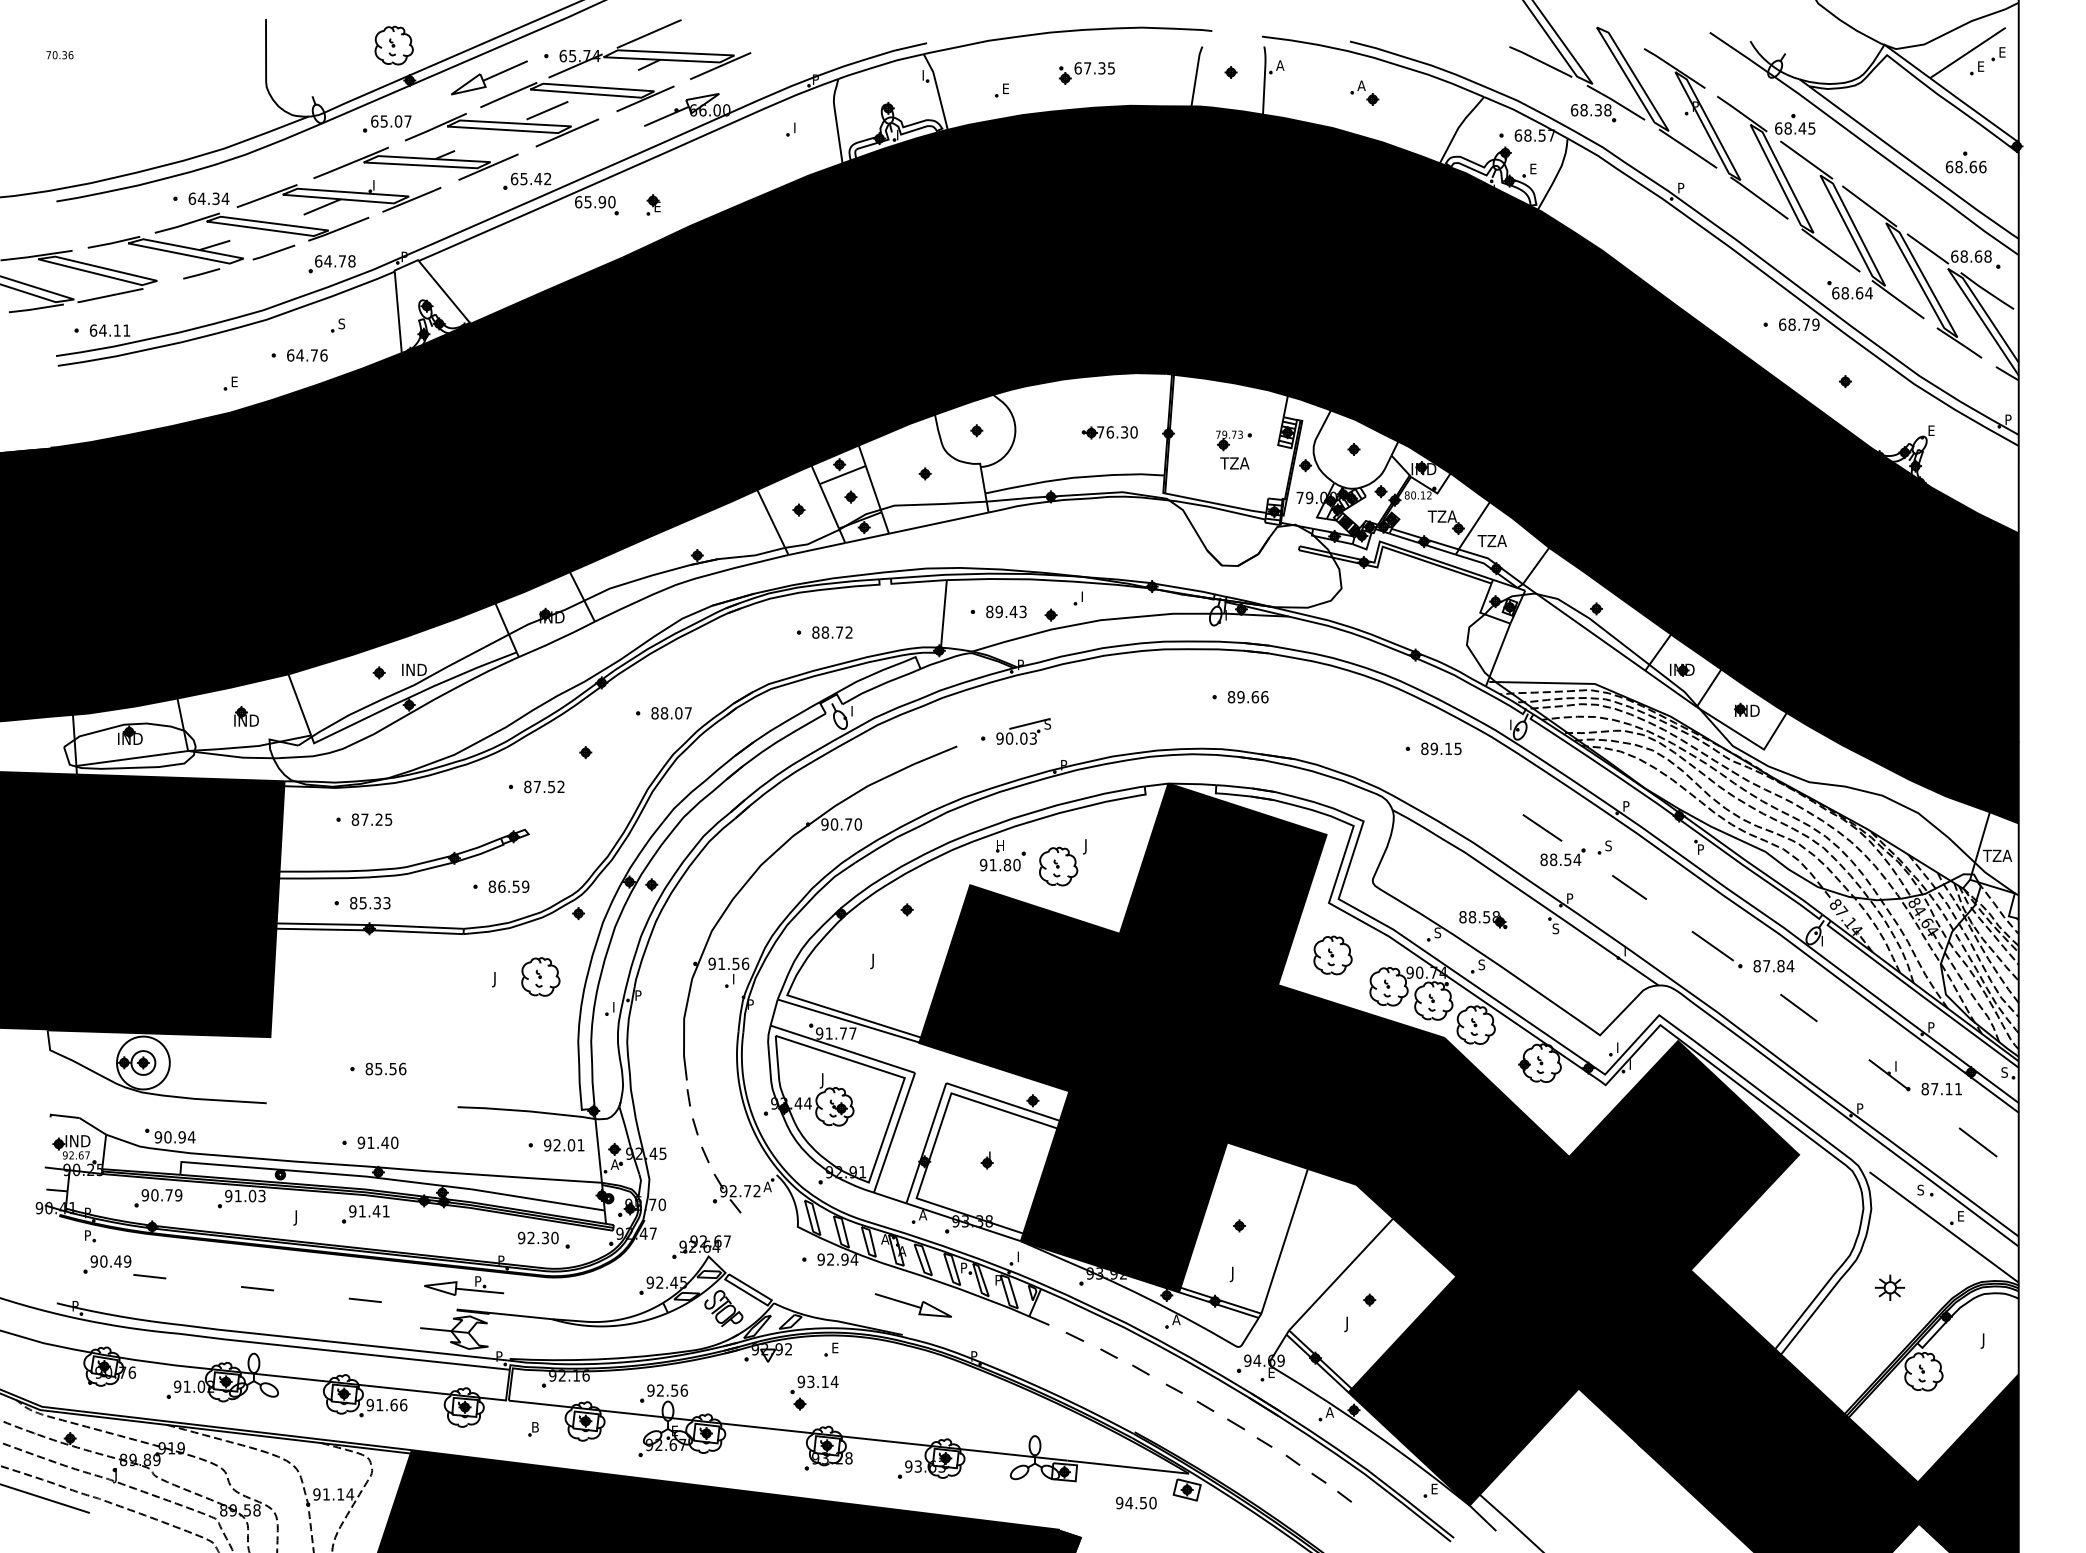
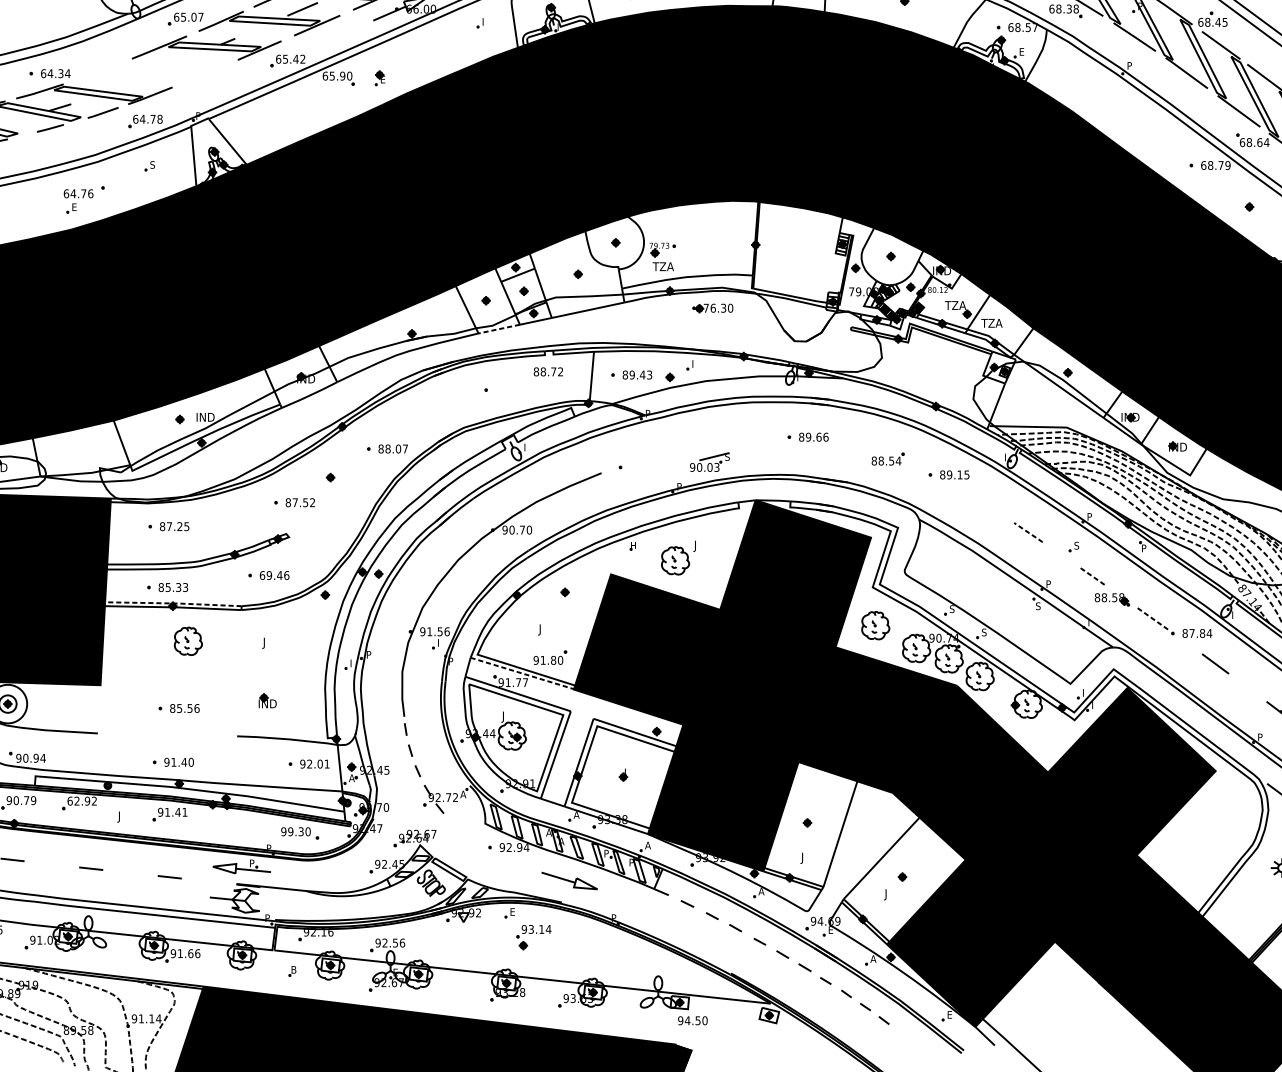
part: (338, 197) -> (150, 72), removed
text: (307, 355) -> (78, 193), moved
part: (1109, 432) -> (712, 308), moved
part: (1233, 449) -> (662, 256), moved
line: (816, 549) -> (498, 329), solid -> dashed
text: (832, 632) -> (548, 371), moved
part: (246, 716) -> (267, 700), moved
part: (1023, 731) -> (709, 462), moved
line: (1543, 828) -> (1029, 533), solid -> dashed
part: (1562, 857) -> (887, 459), moved
part: (1002, 861) -> (549, 657), moved
text: (508, 886) -> (274, 575), 86.59 -> 69.46
line: (1629, 887) -> (1092, 576), solid -> dashed
part: (1483, 920) -> (1112, 600), moved
line: (370, 925) -> (173, 603), solid -> dashed
line: (1712, 946) -> (1152, 619), solid -> dashed
part: (540, 976) -> (188, 640), moved
line: (849, 1021) -> (523, 673), solid -> dashed
text: (245, 1195) -> (82, 800), 91.03 -> 62.92
text: (530, 1238) -> (290, 832), 92.30 -> 99.30
text: (1020, 1256) -> (647, 845), I -> A
part: (814, 1392) -> (533, 937), moved
text: (1136, 1502) -> (692, 1020), moved

